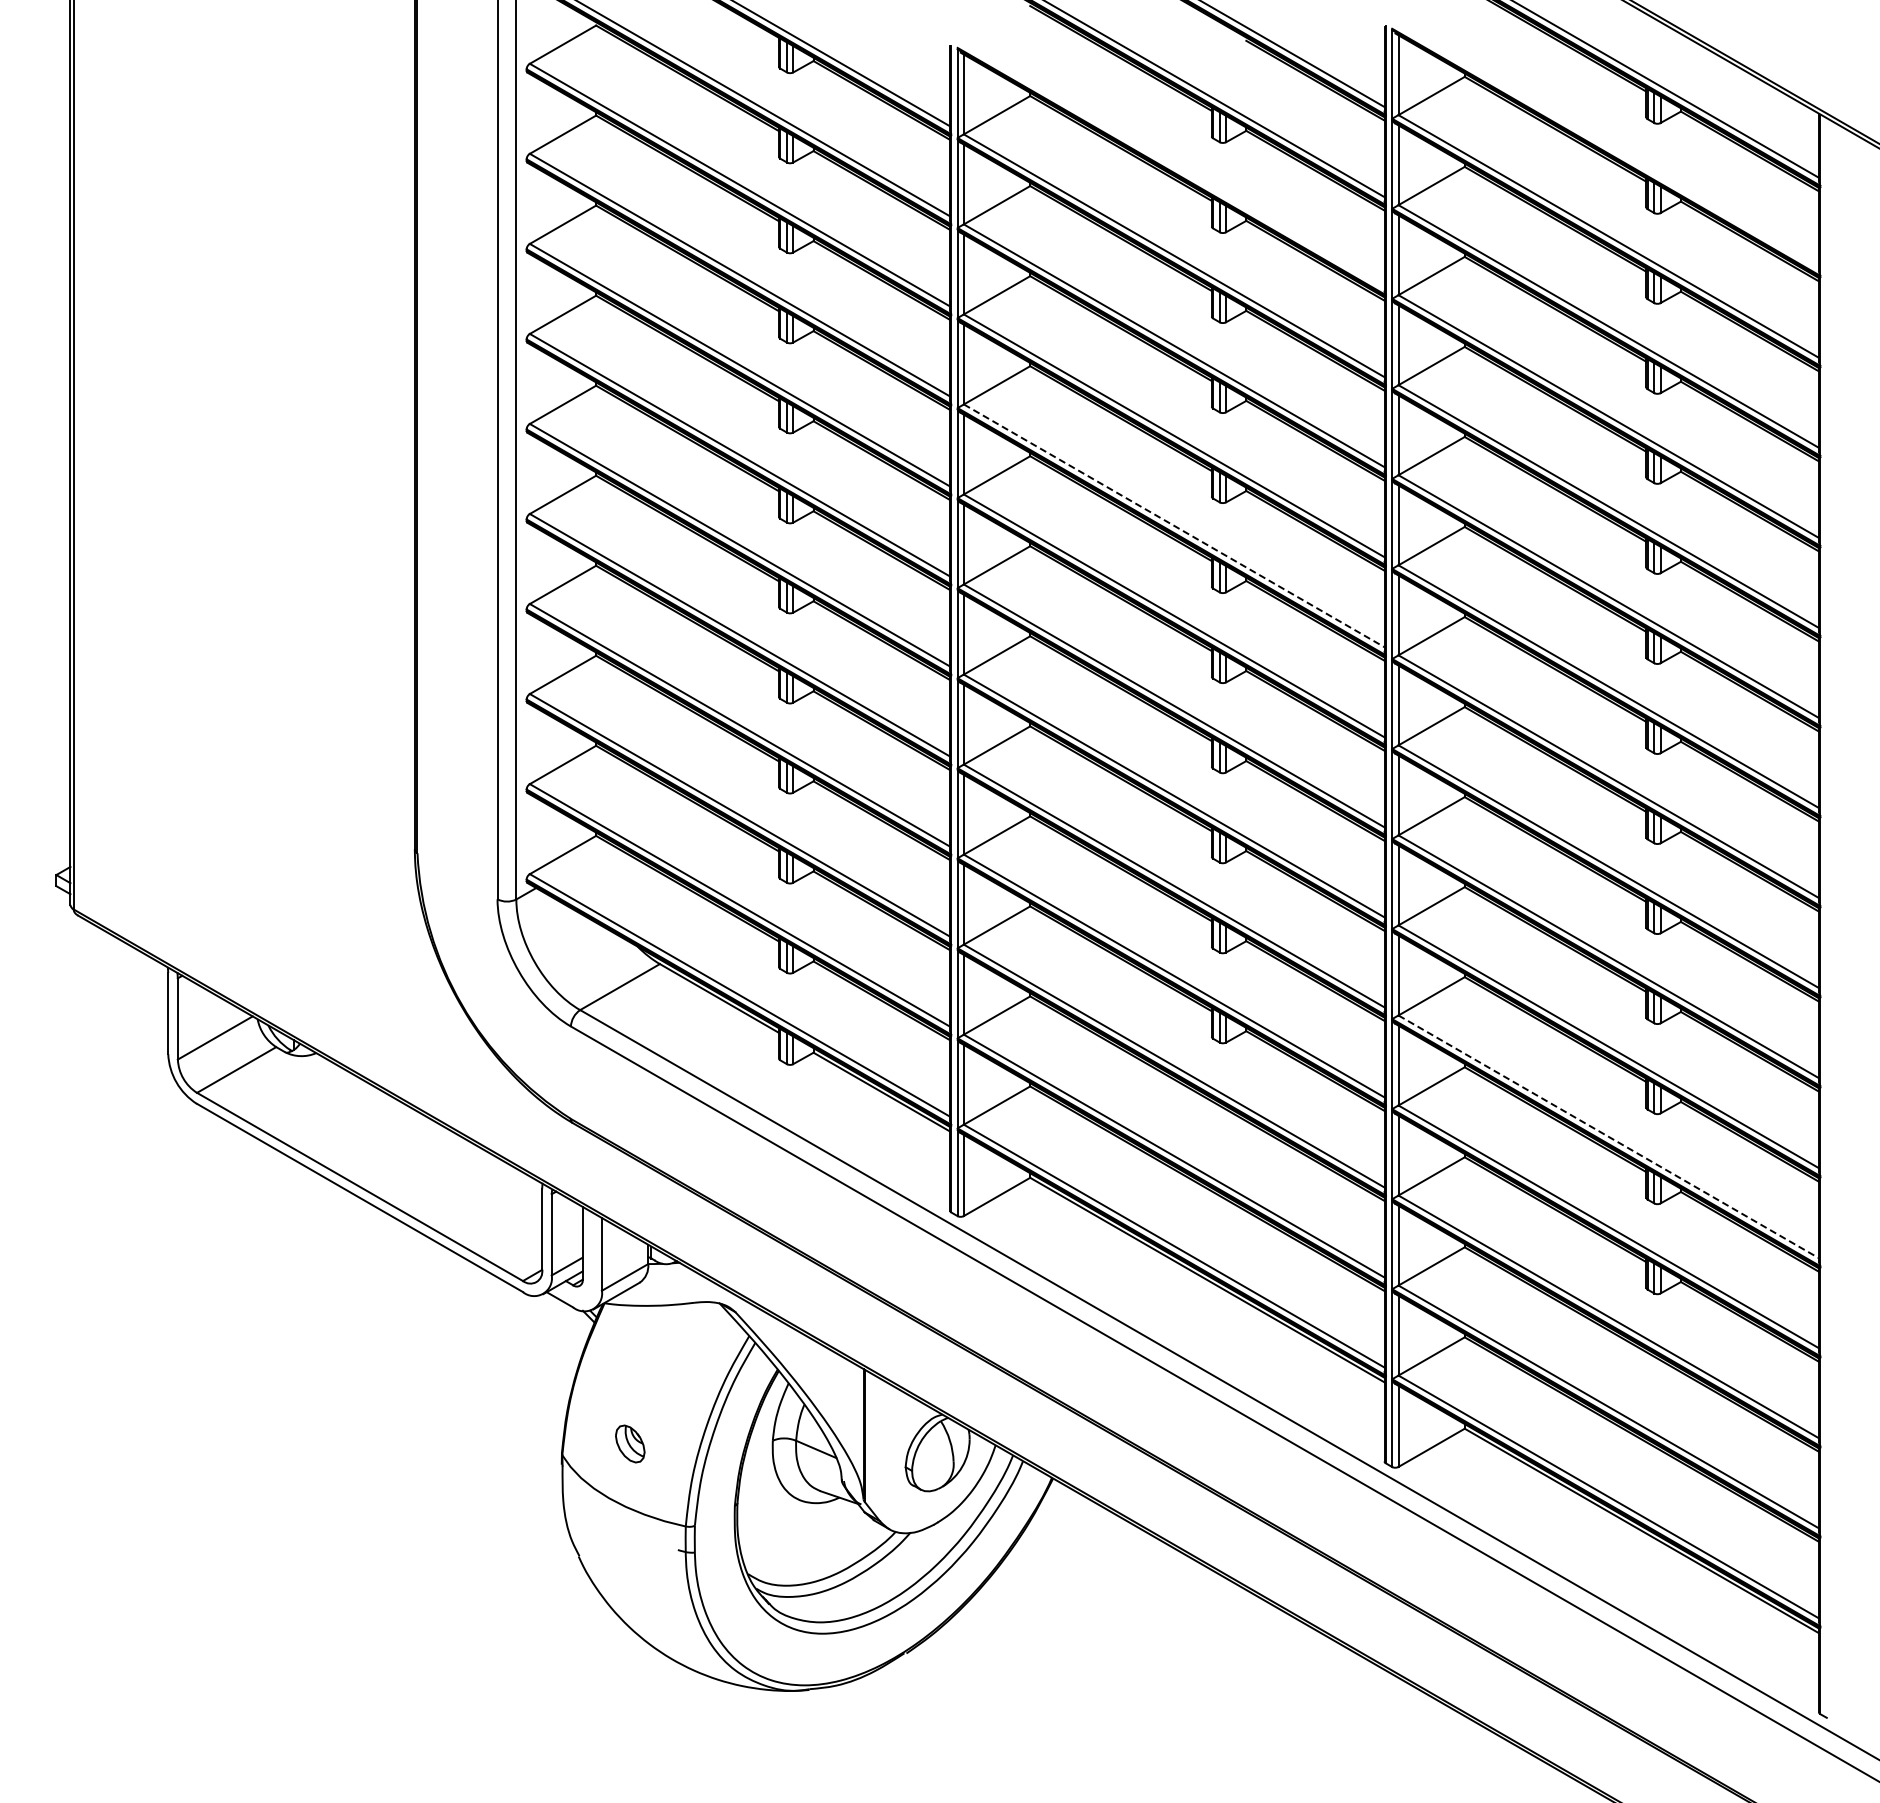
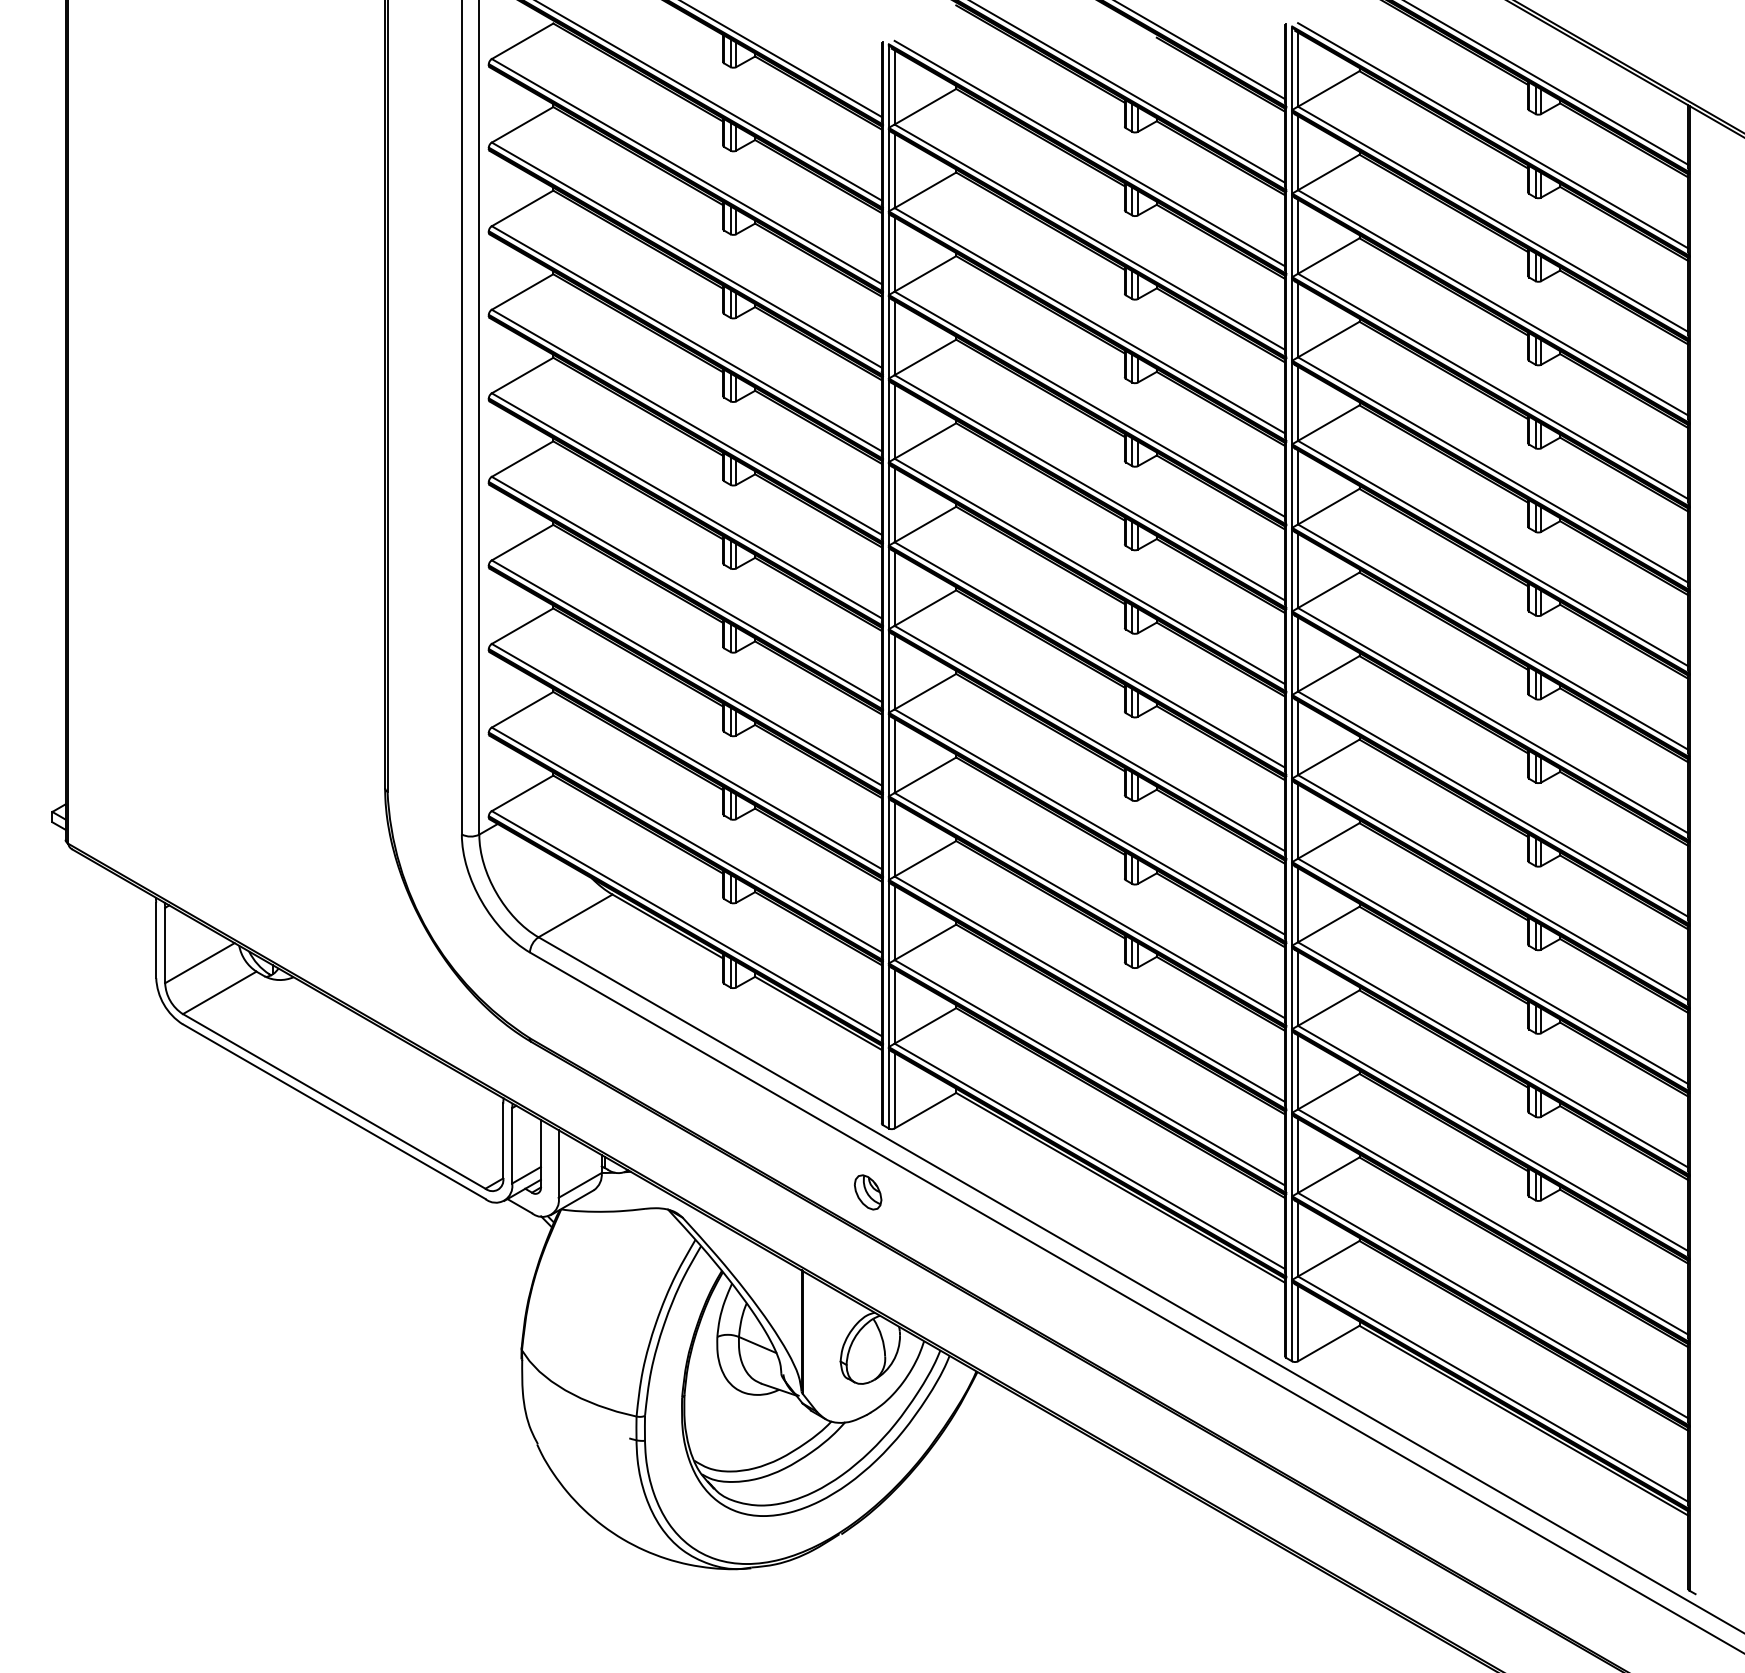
line: (1608, 146) -> (1492, 135), added
line: (1173, 165) -> (1089, 153), added
line: (1174, 525) -> (1090, 487), dashed -> solid
line: (1608, 1136) -> (1492, 1054), dashed -> solid
part: (630, 1443) -> (868, 1191), moved

